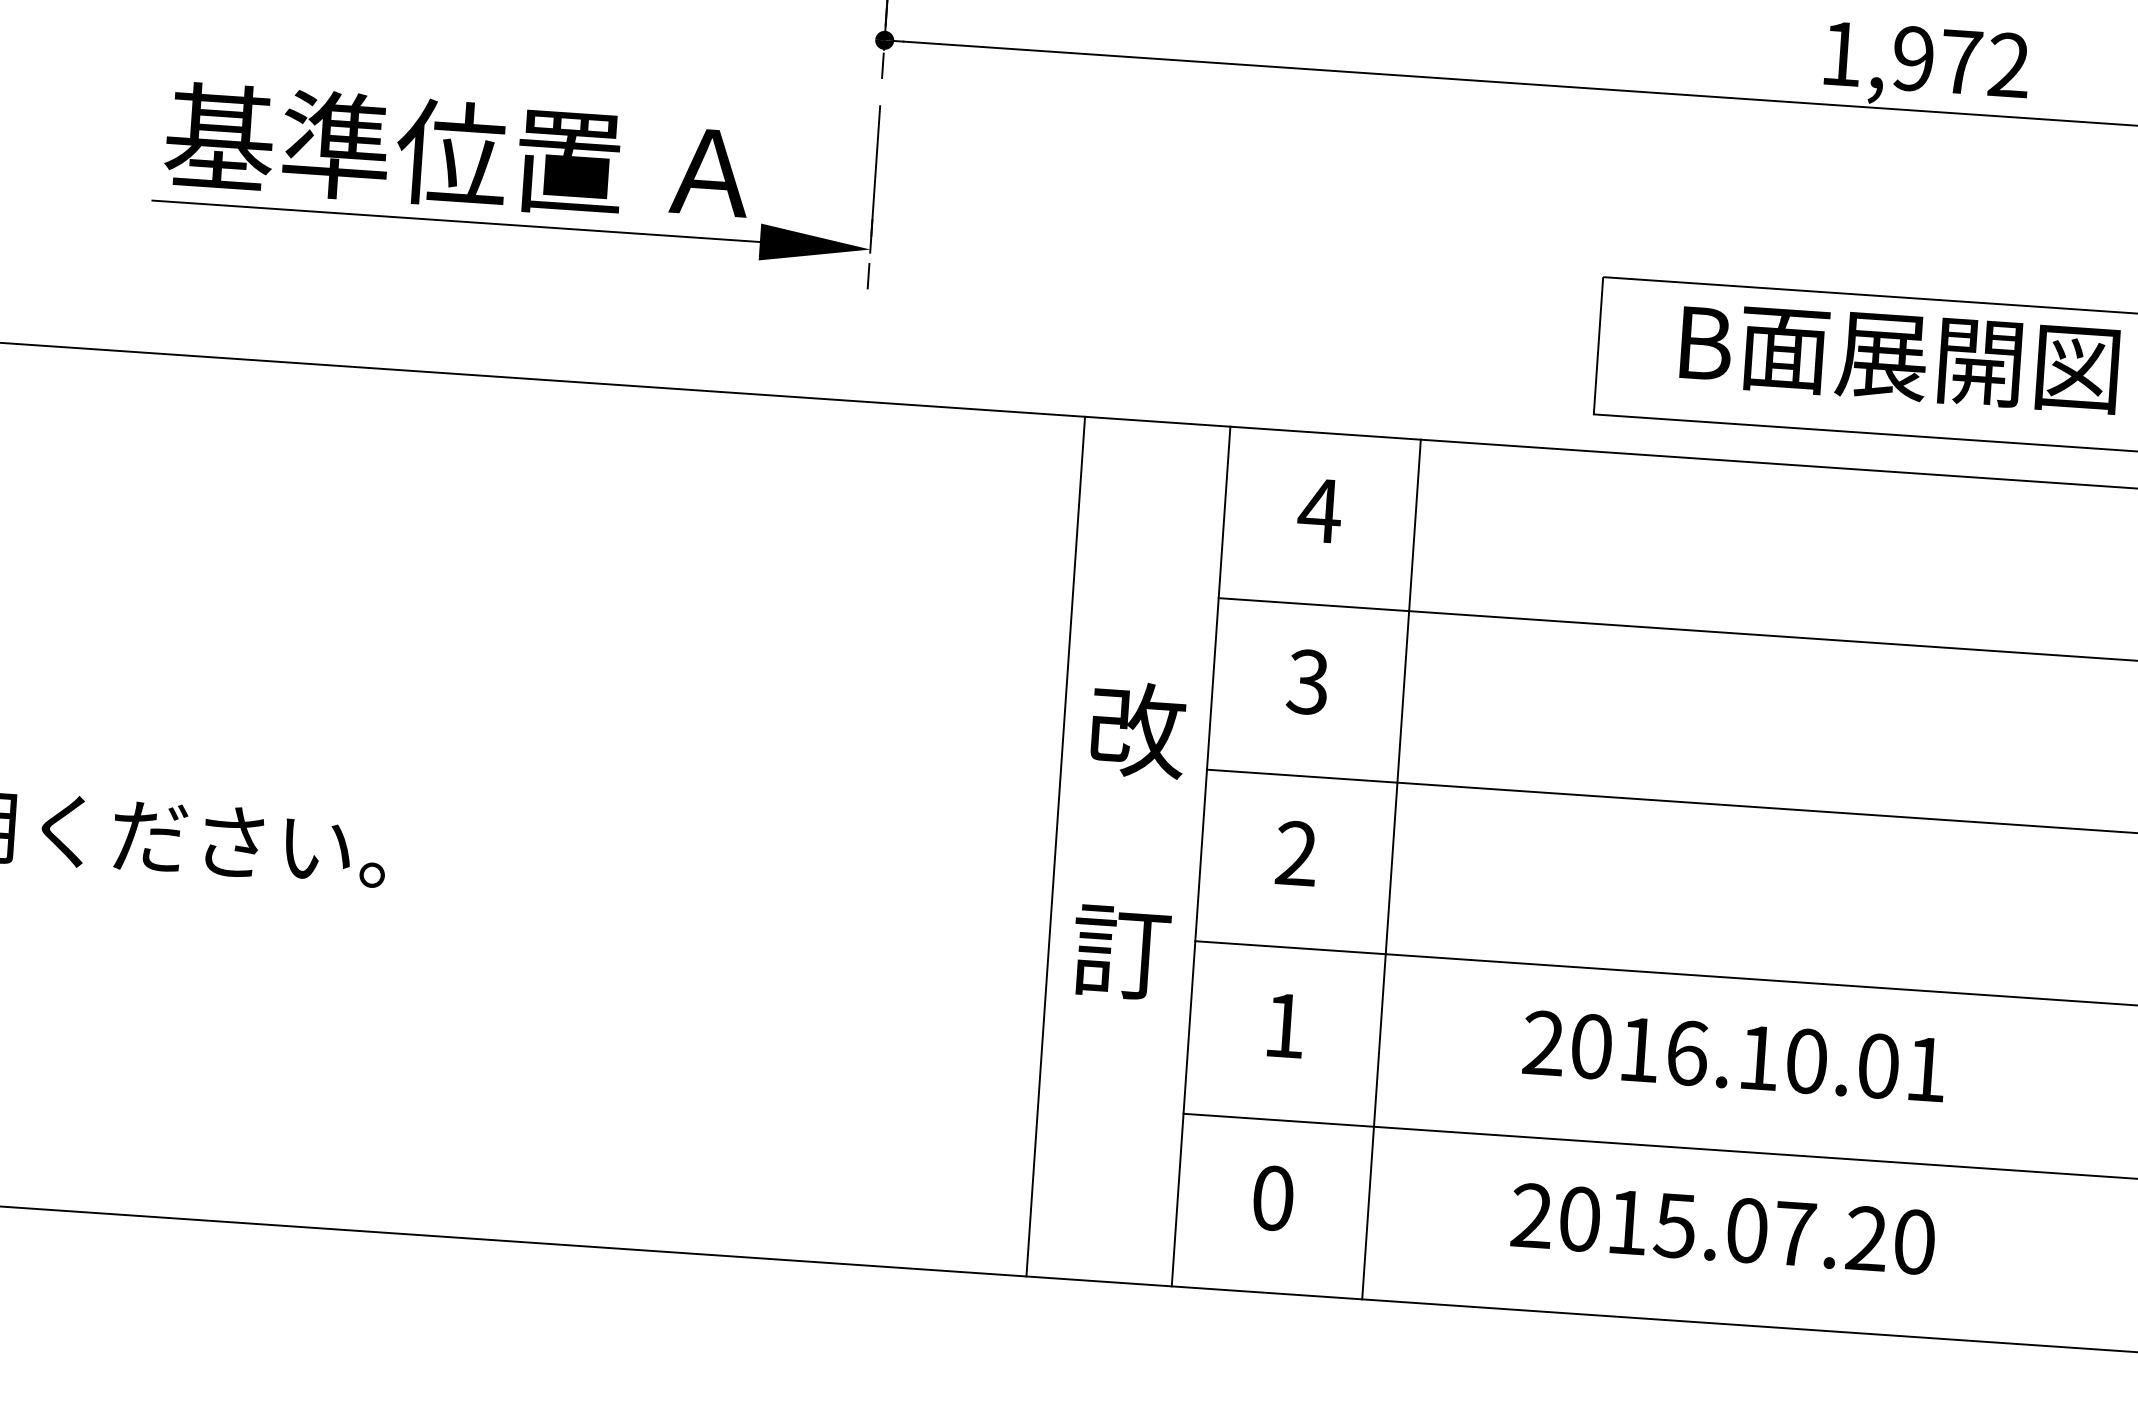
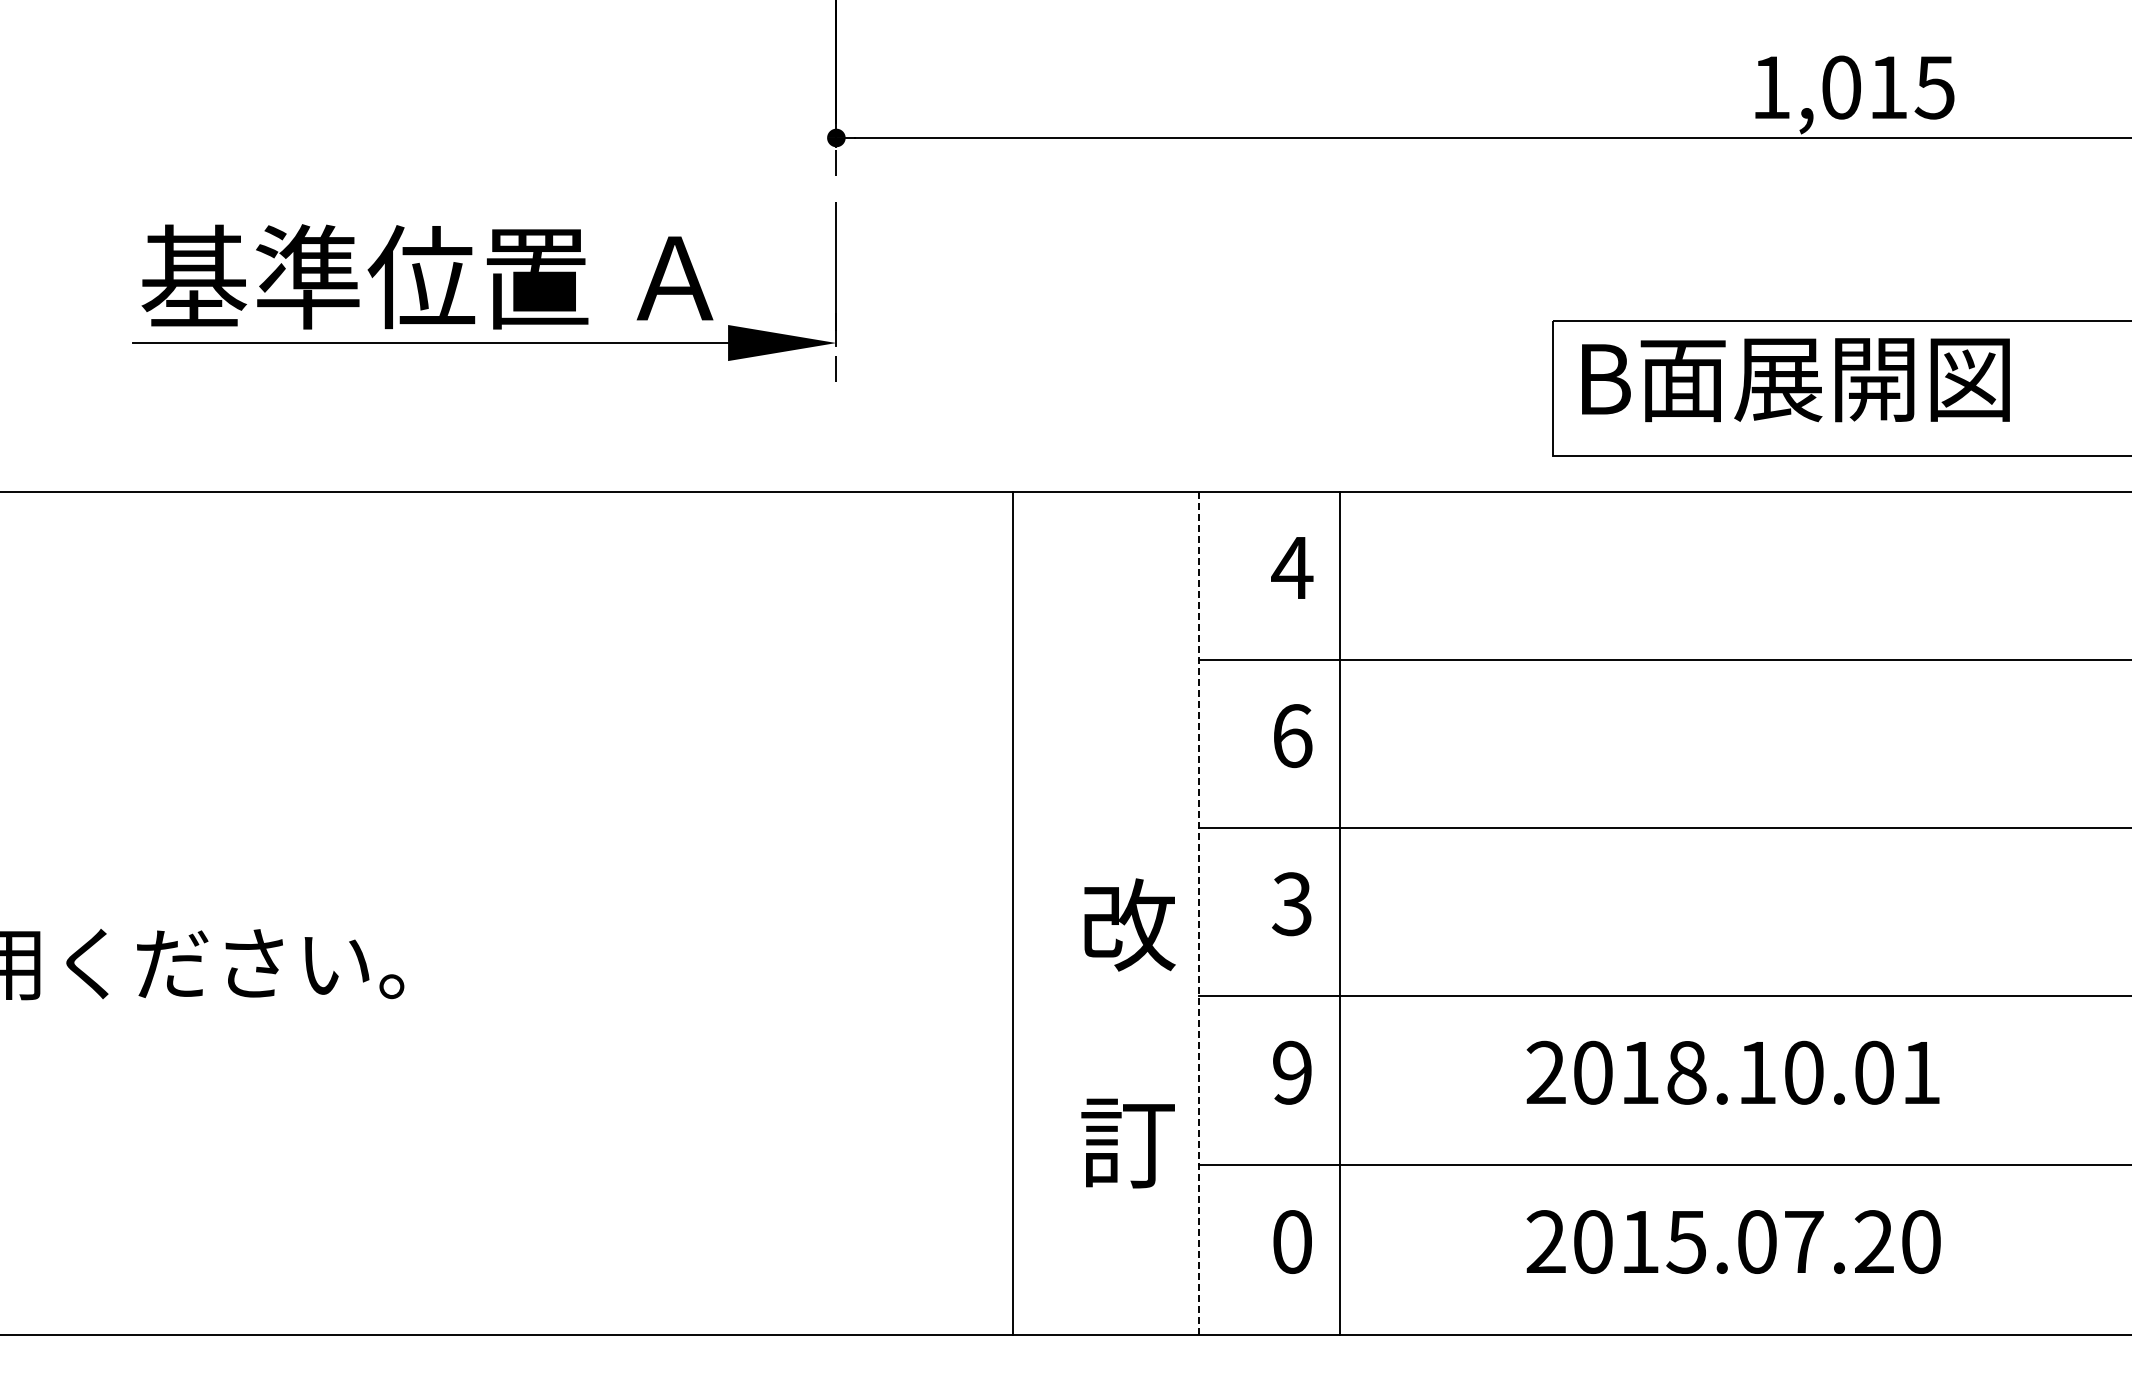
text: (1961, 62) -> (1888, 87), 1,972 -> 1,015
text: (1899, 358) -> (1795, 380), moved
text: (1308, 682) -> (1292, 736), 3 -> 6
text: (1129, 840) -> (1128, 1033), moved
line: (1055, 845) -> (1012, 912), moved
text: (1295, 853) -> (1291, 904), 2 -> 3
line: (1201, 856) -> (1199, 913), solid -> dashed
line: (1392, 868) -> (1340, 912), moved
text: (1284, 1025) -> (1292, 1072), 1 -> 9
text: (1686, 1052) -> (1686, 1072), 2016.10.01 -> 2018.10.01

